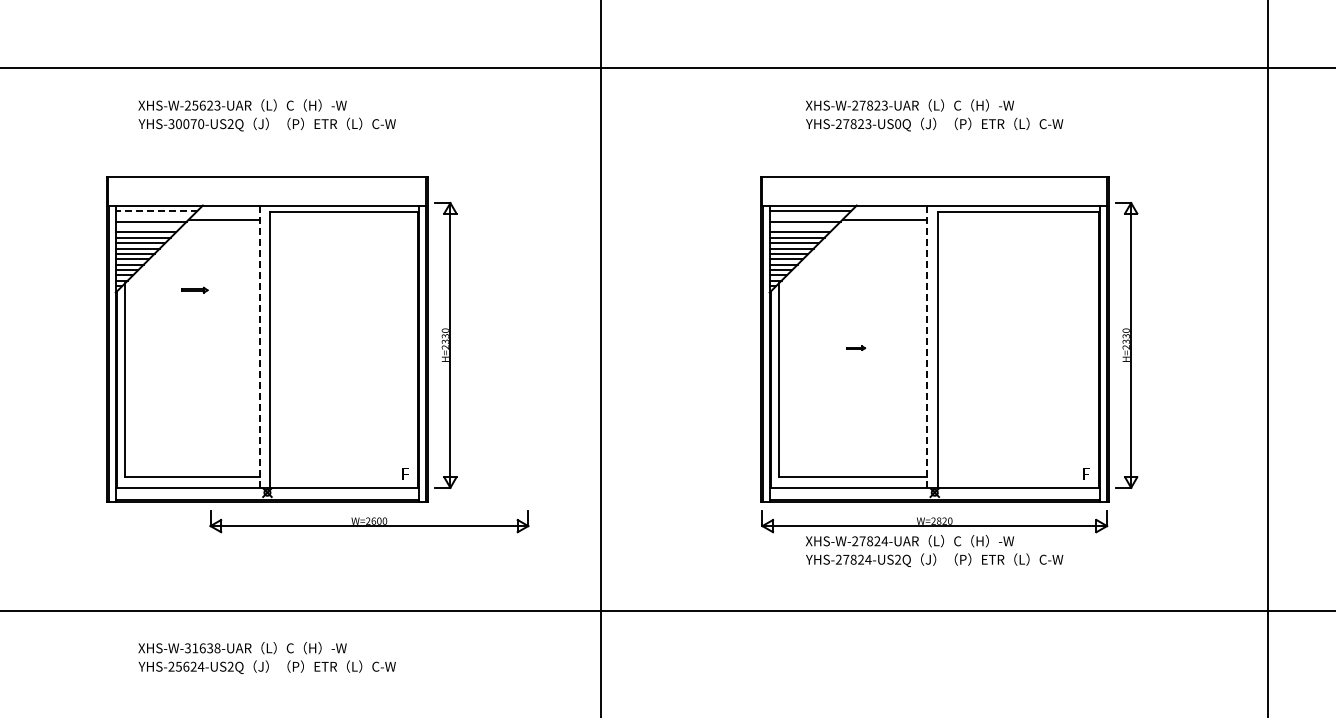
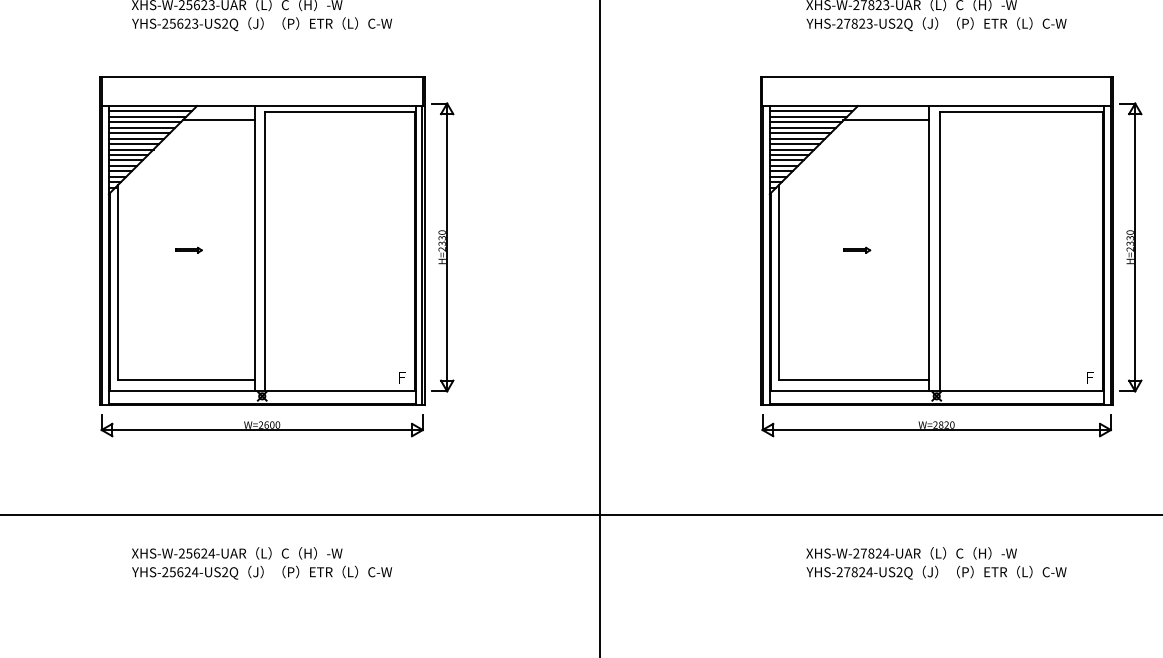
text: (186, 124) -> (180, 24), YHS-30070-US2Q -> YHS-25623-US2Q
text: (898, 124) -> (900, 24), YHS-27823-US0Q -> YHS-27823-US2Q
line: (156, 210) -> (150, 111), dashed -> solid
line: (153, 216) -> (147, 117), added
line: (807, 216) -> (808, 117), added
line: (148, 227) -> (142, 128), added
line: (802, 227) -> (803, 128), added
part: (194, 289) -> (188, 249), moved
line: (259, 346) -> (254, 248), dashed -> solid
line: (927, 346) -> (929, 248), dashed -> solid
part: (855, 347) -> (856, 249), size x1.43
part: (369, 521) -> (262, 425), moved
text: (934, 550) -> (936, 562), moved
text: (202, 648) -> (196, 553), XHS-W-31638-UAR -> XHS-W-25624-UAR

